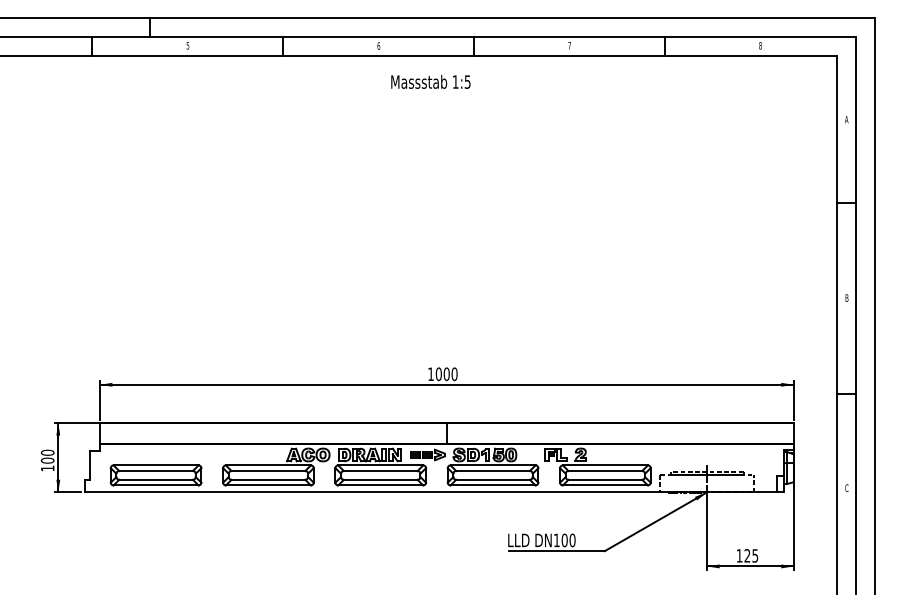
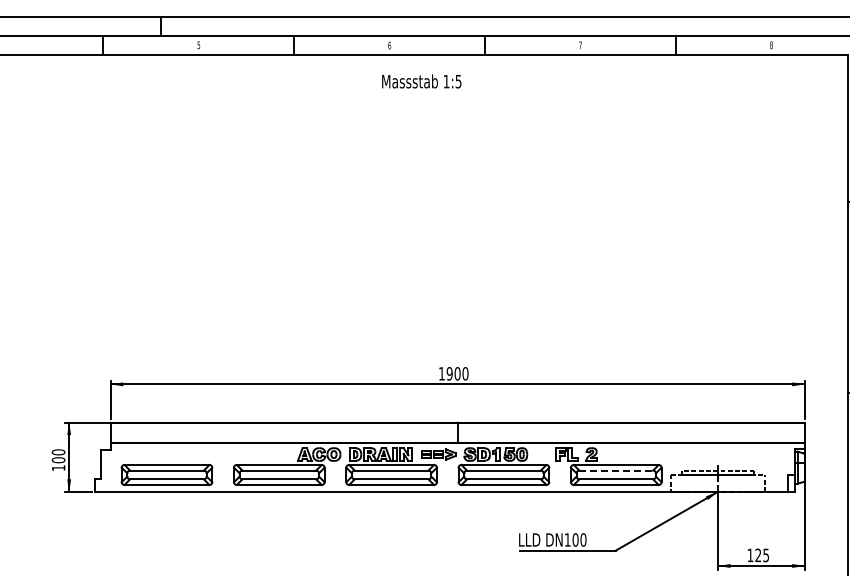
text: (430, 81) -> (421, 81), moved
text: (438, 374) -> (449, 374), 1000 -> 1900
line: (605, 471) -> (616, 471), solid -> dashed

